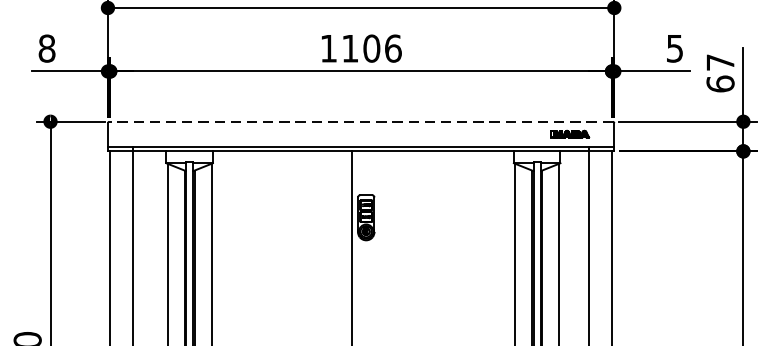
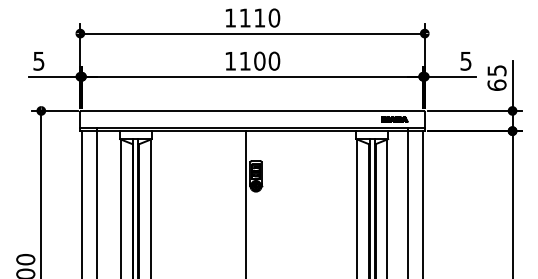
text: (46, 47) -> (38, 60), 8 -> 5
text: (393, 47) -> (274, 60), 1106 -> 1100
text: (719, 62) -> (496, 70), 67 -> 65
line: (361, 122) -> (252, 111), dashed -> solid

